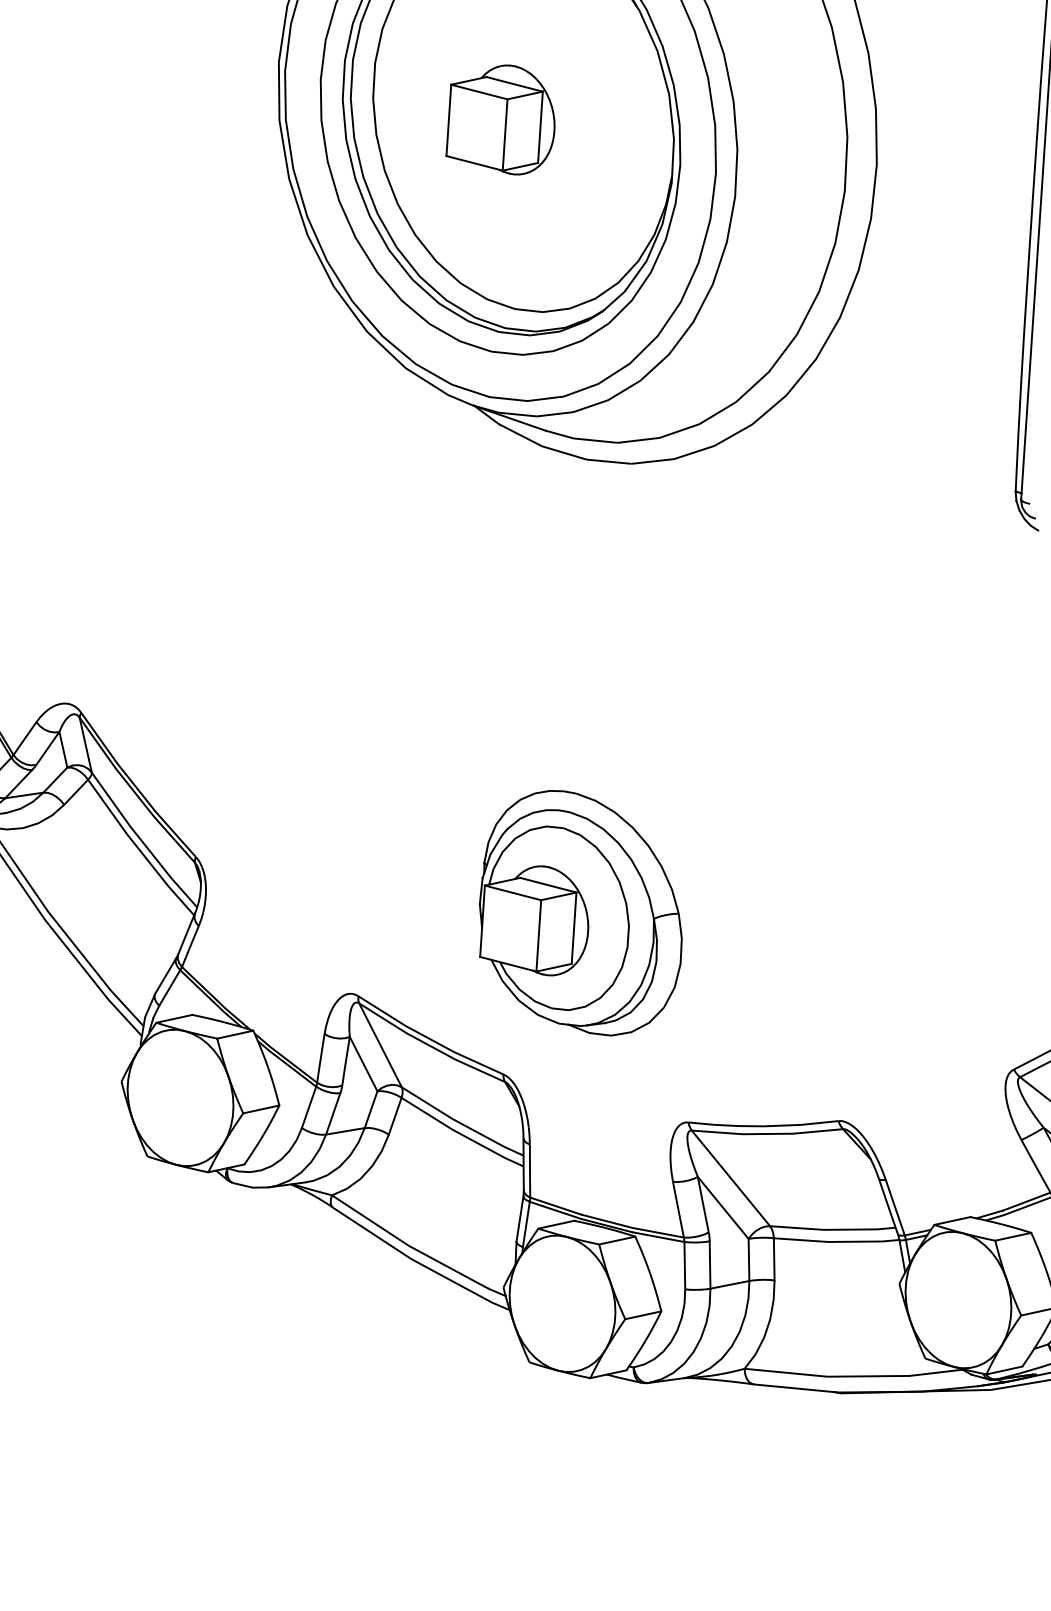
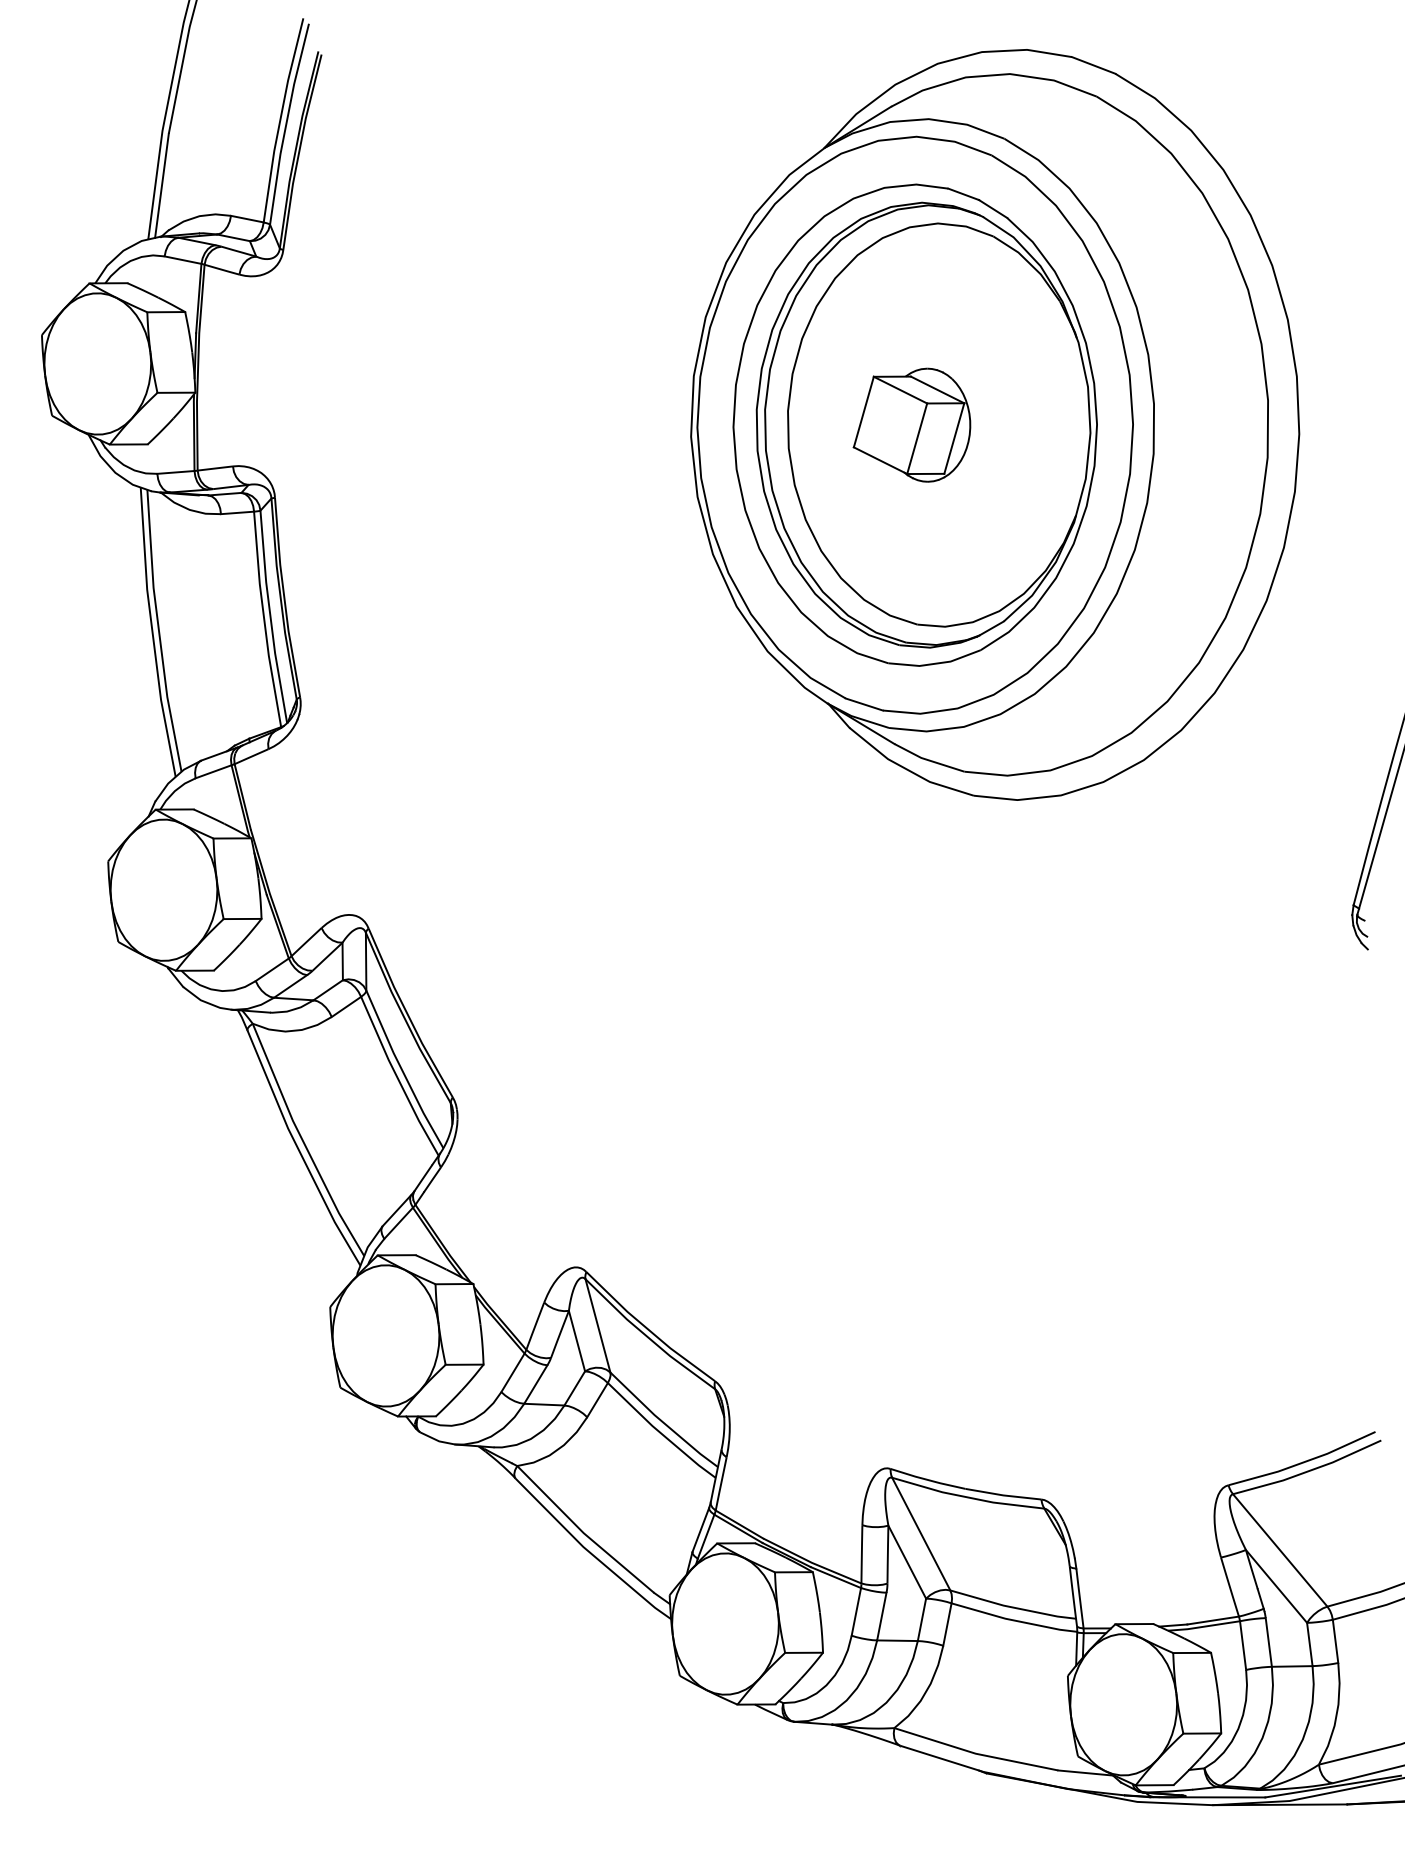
part: (574, 914) -> (820, 1235), removed

